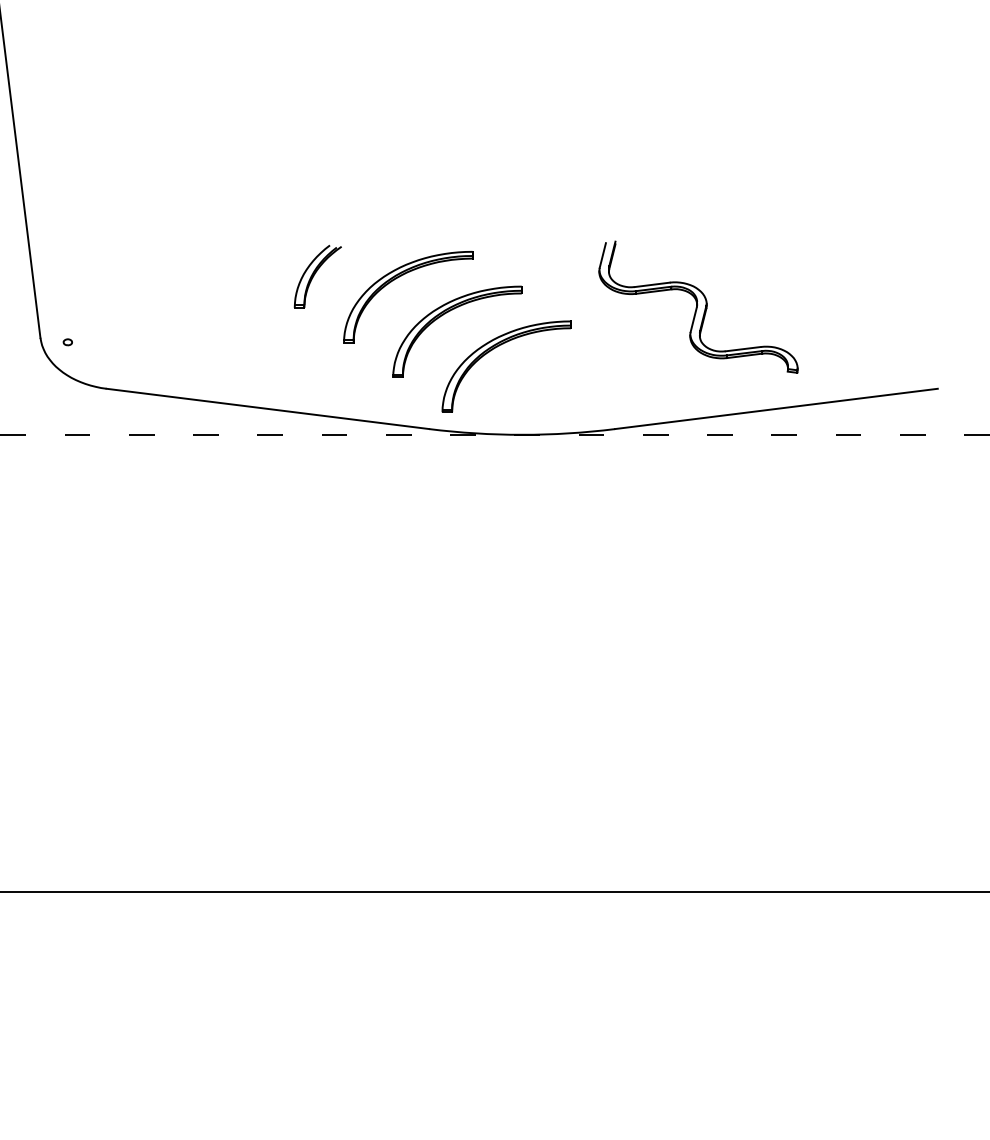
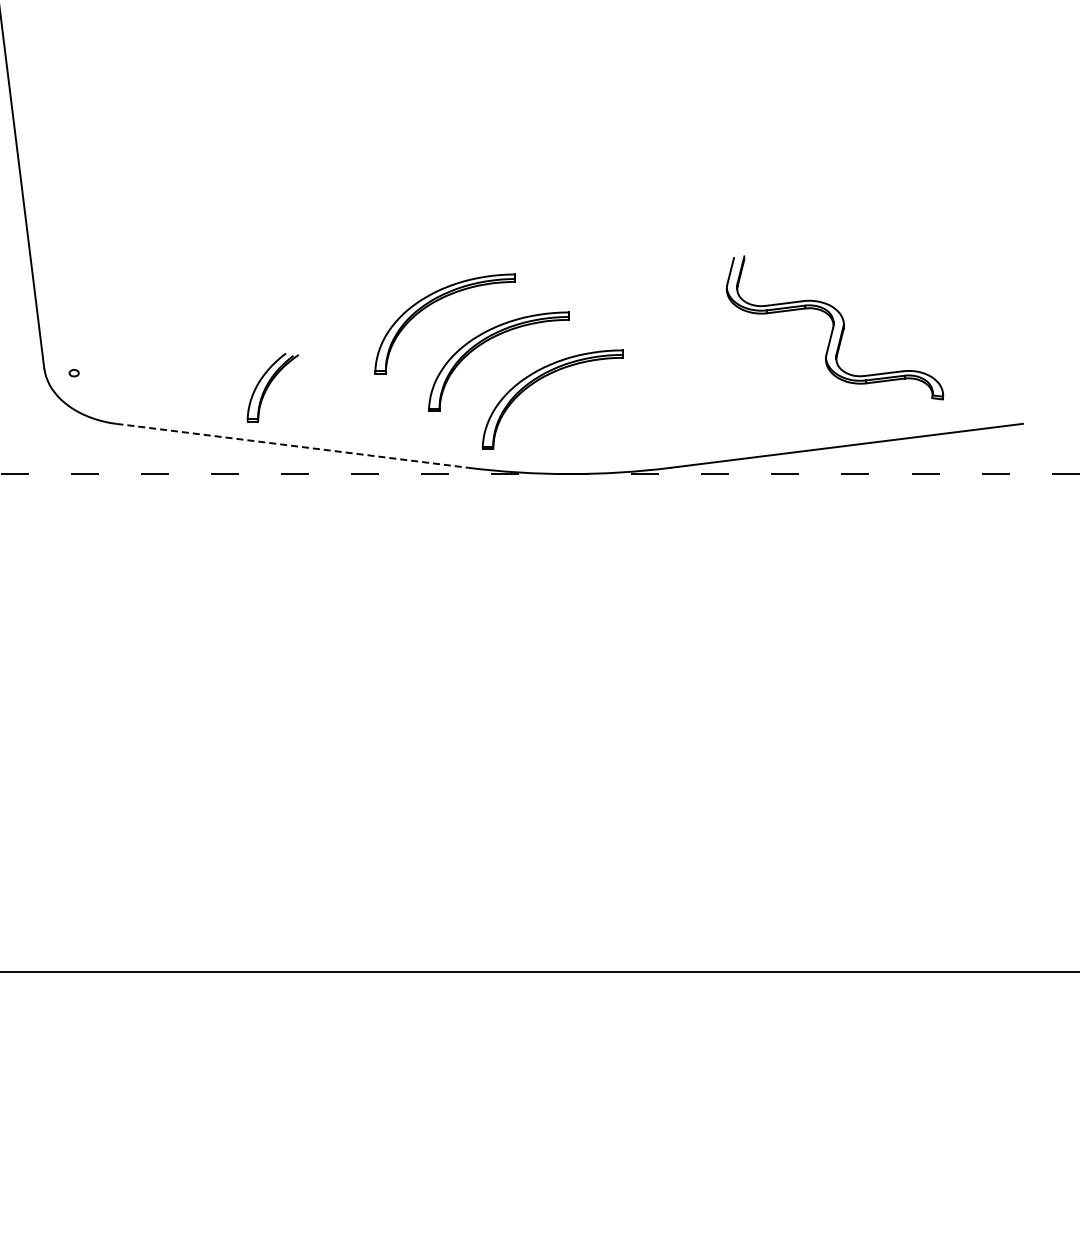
part: (317, 276) -> (272, 387), moved
part: (698, 306) -> (834, 327), moved
line: (268, 408) -> (292, 445), solid -> dashed

